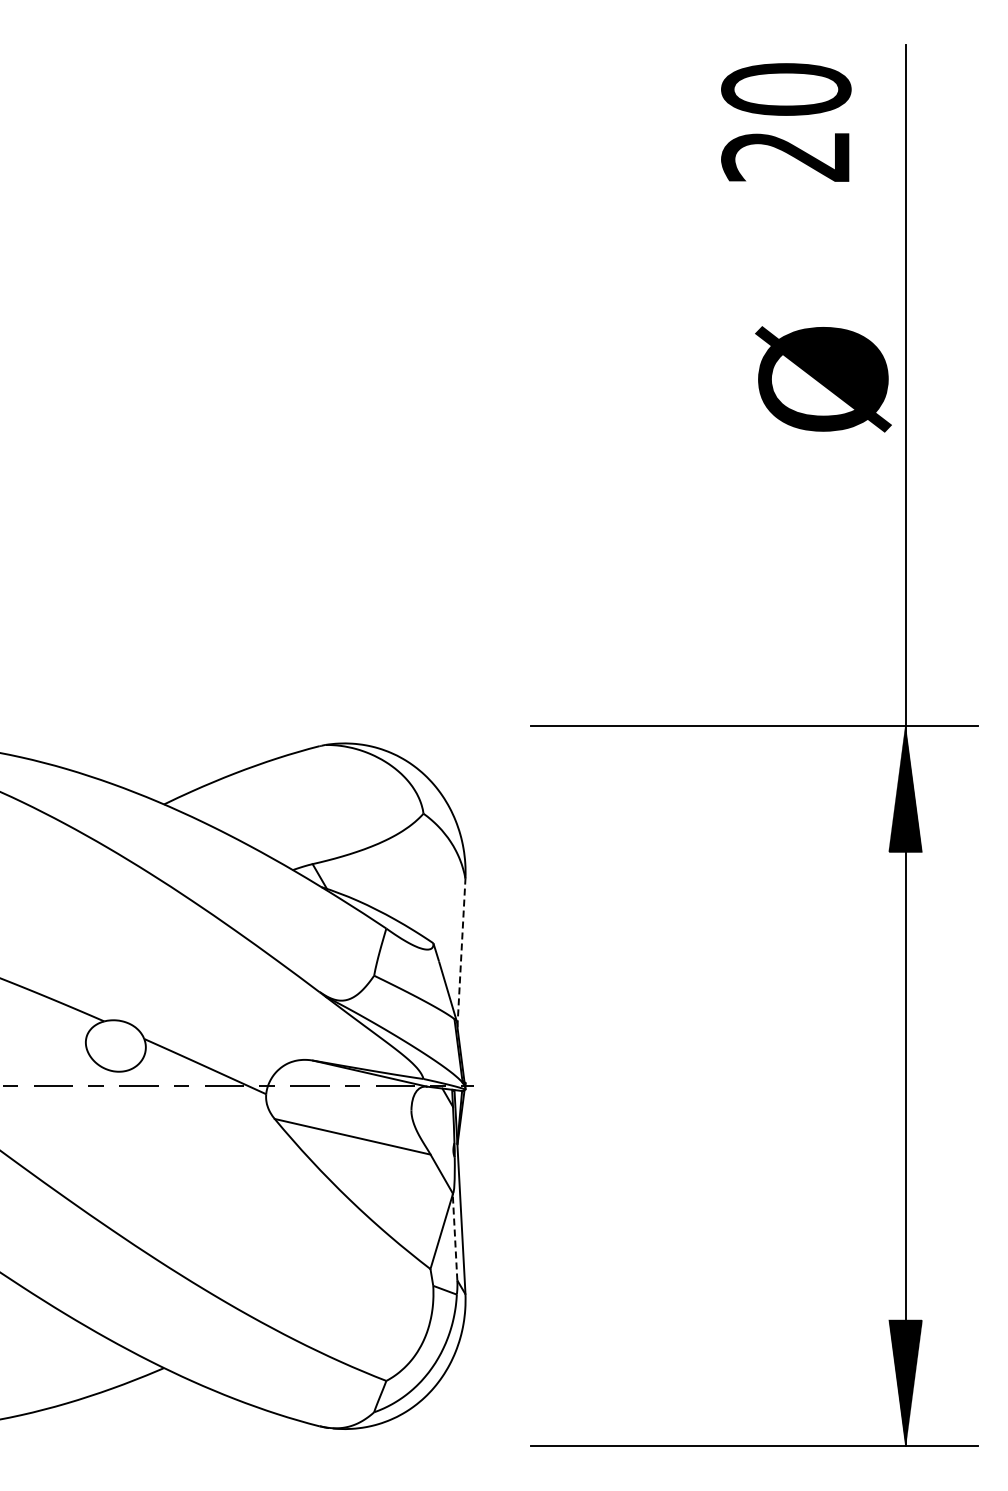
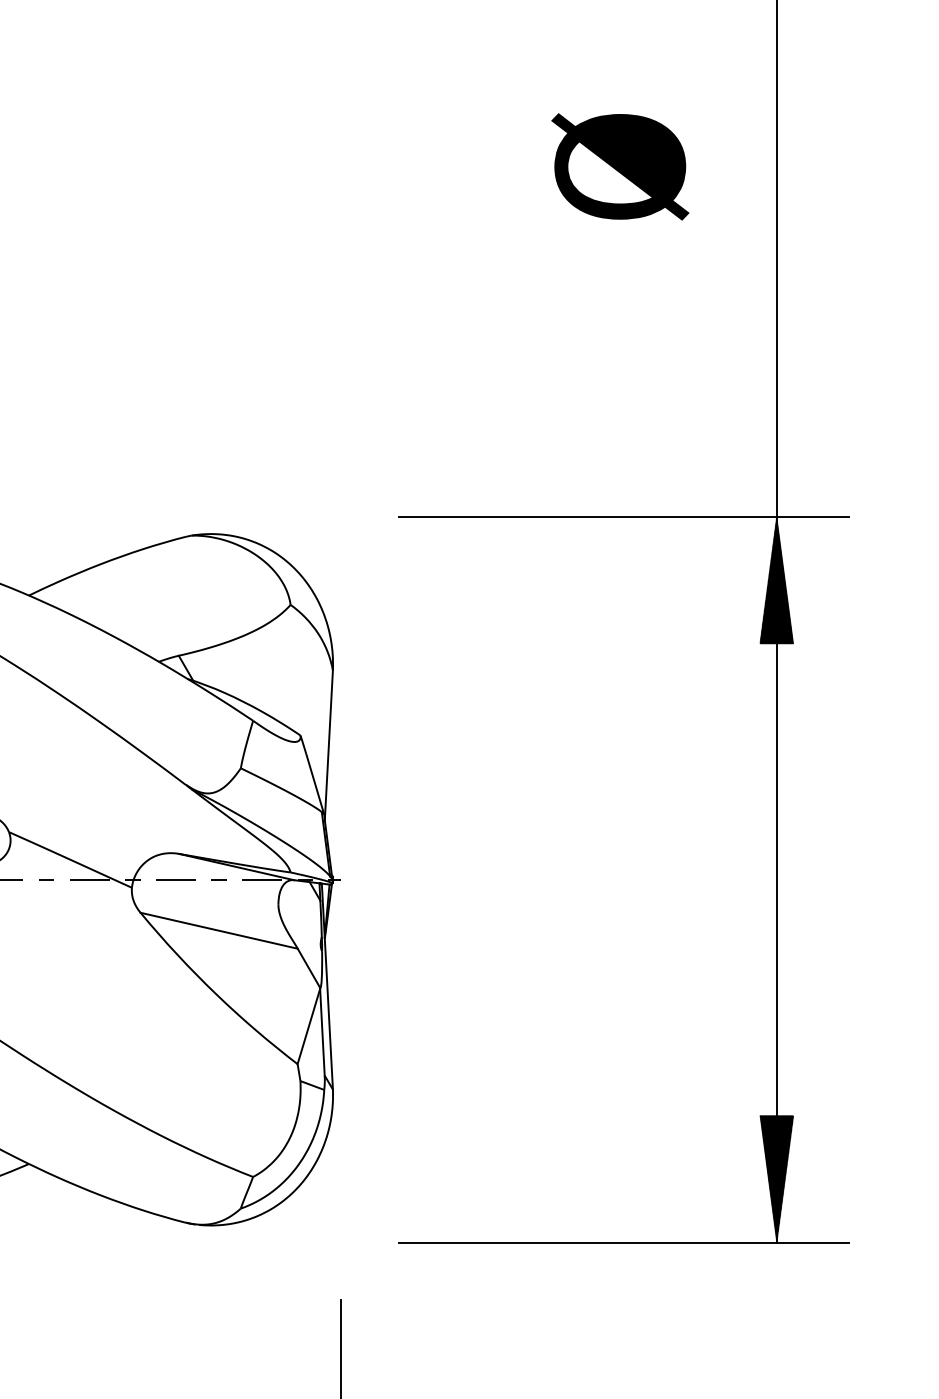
text: (823, 379) -> (620, 167), moved
line: (461, 952) -> (328, 744), dashed -> solid
line: (455, 1236) -> (322, 1031), dashed -> solid

